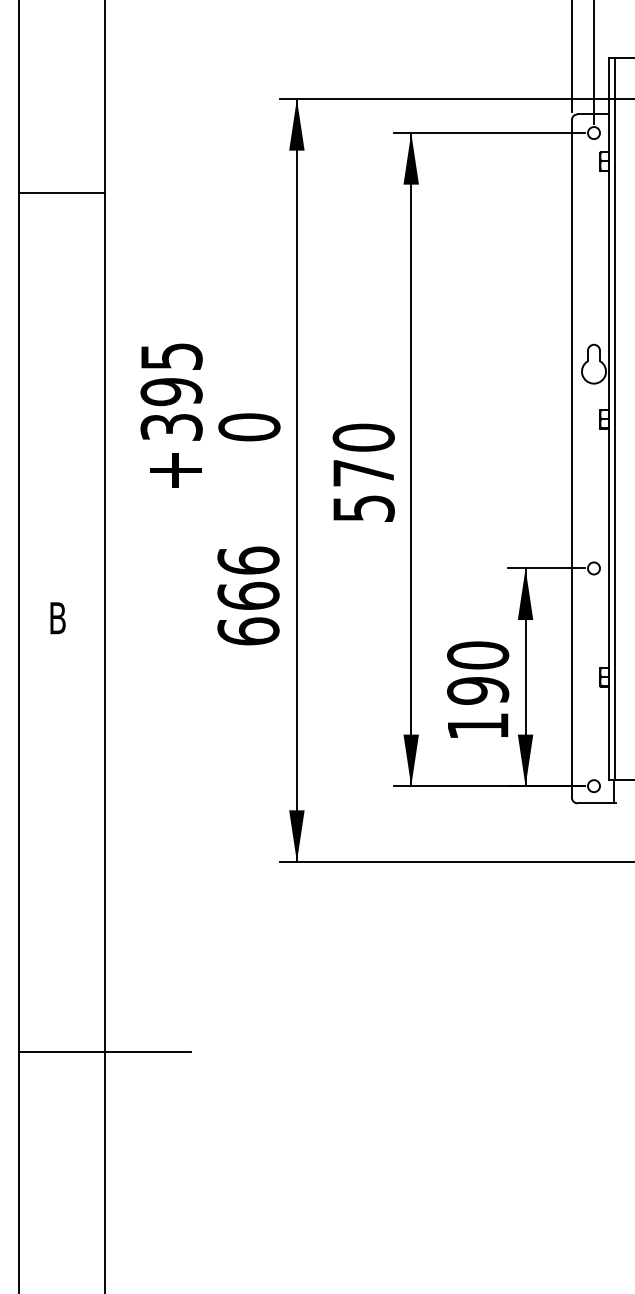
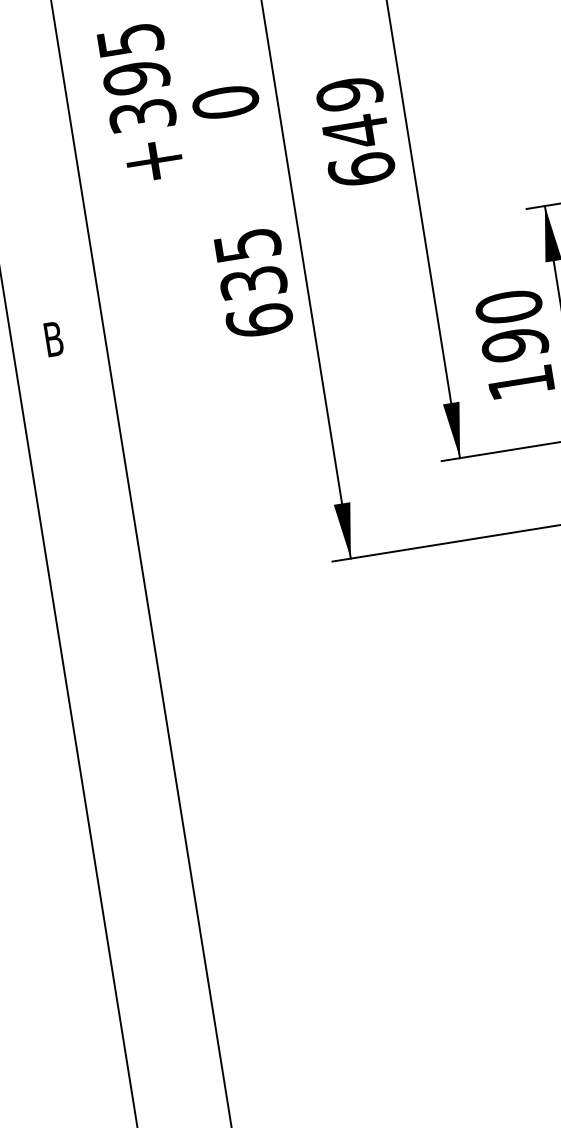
text: (363, 472) -> (355, 131), 570 -> 649
text: (248, 577) -> (250, 263), 666 -> 635
line: (104, 1052) -> (177, 795), removed

